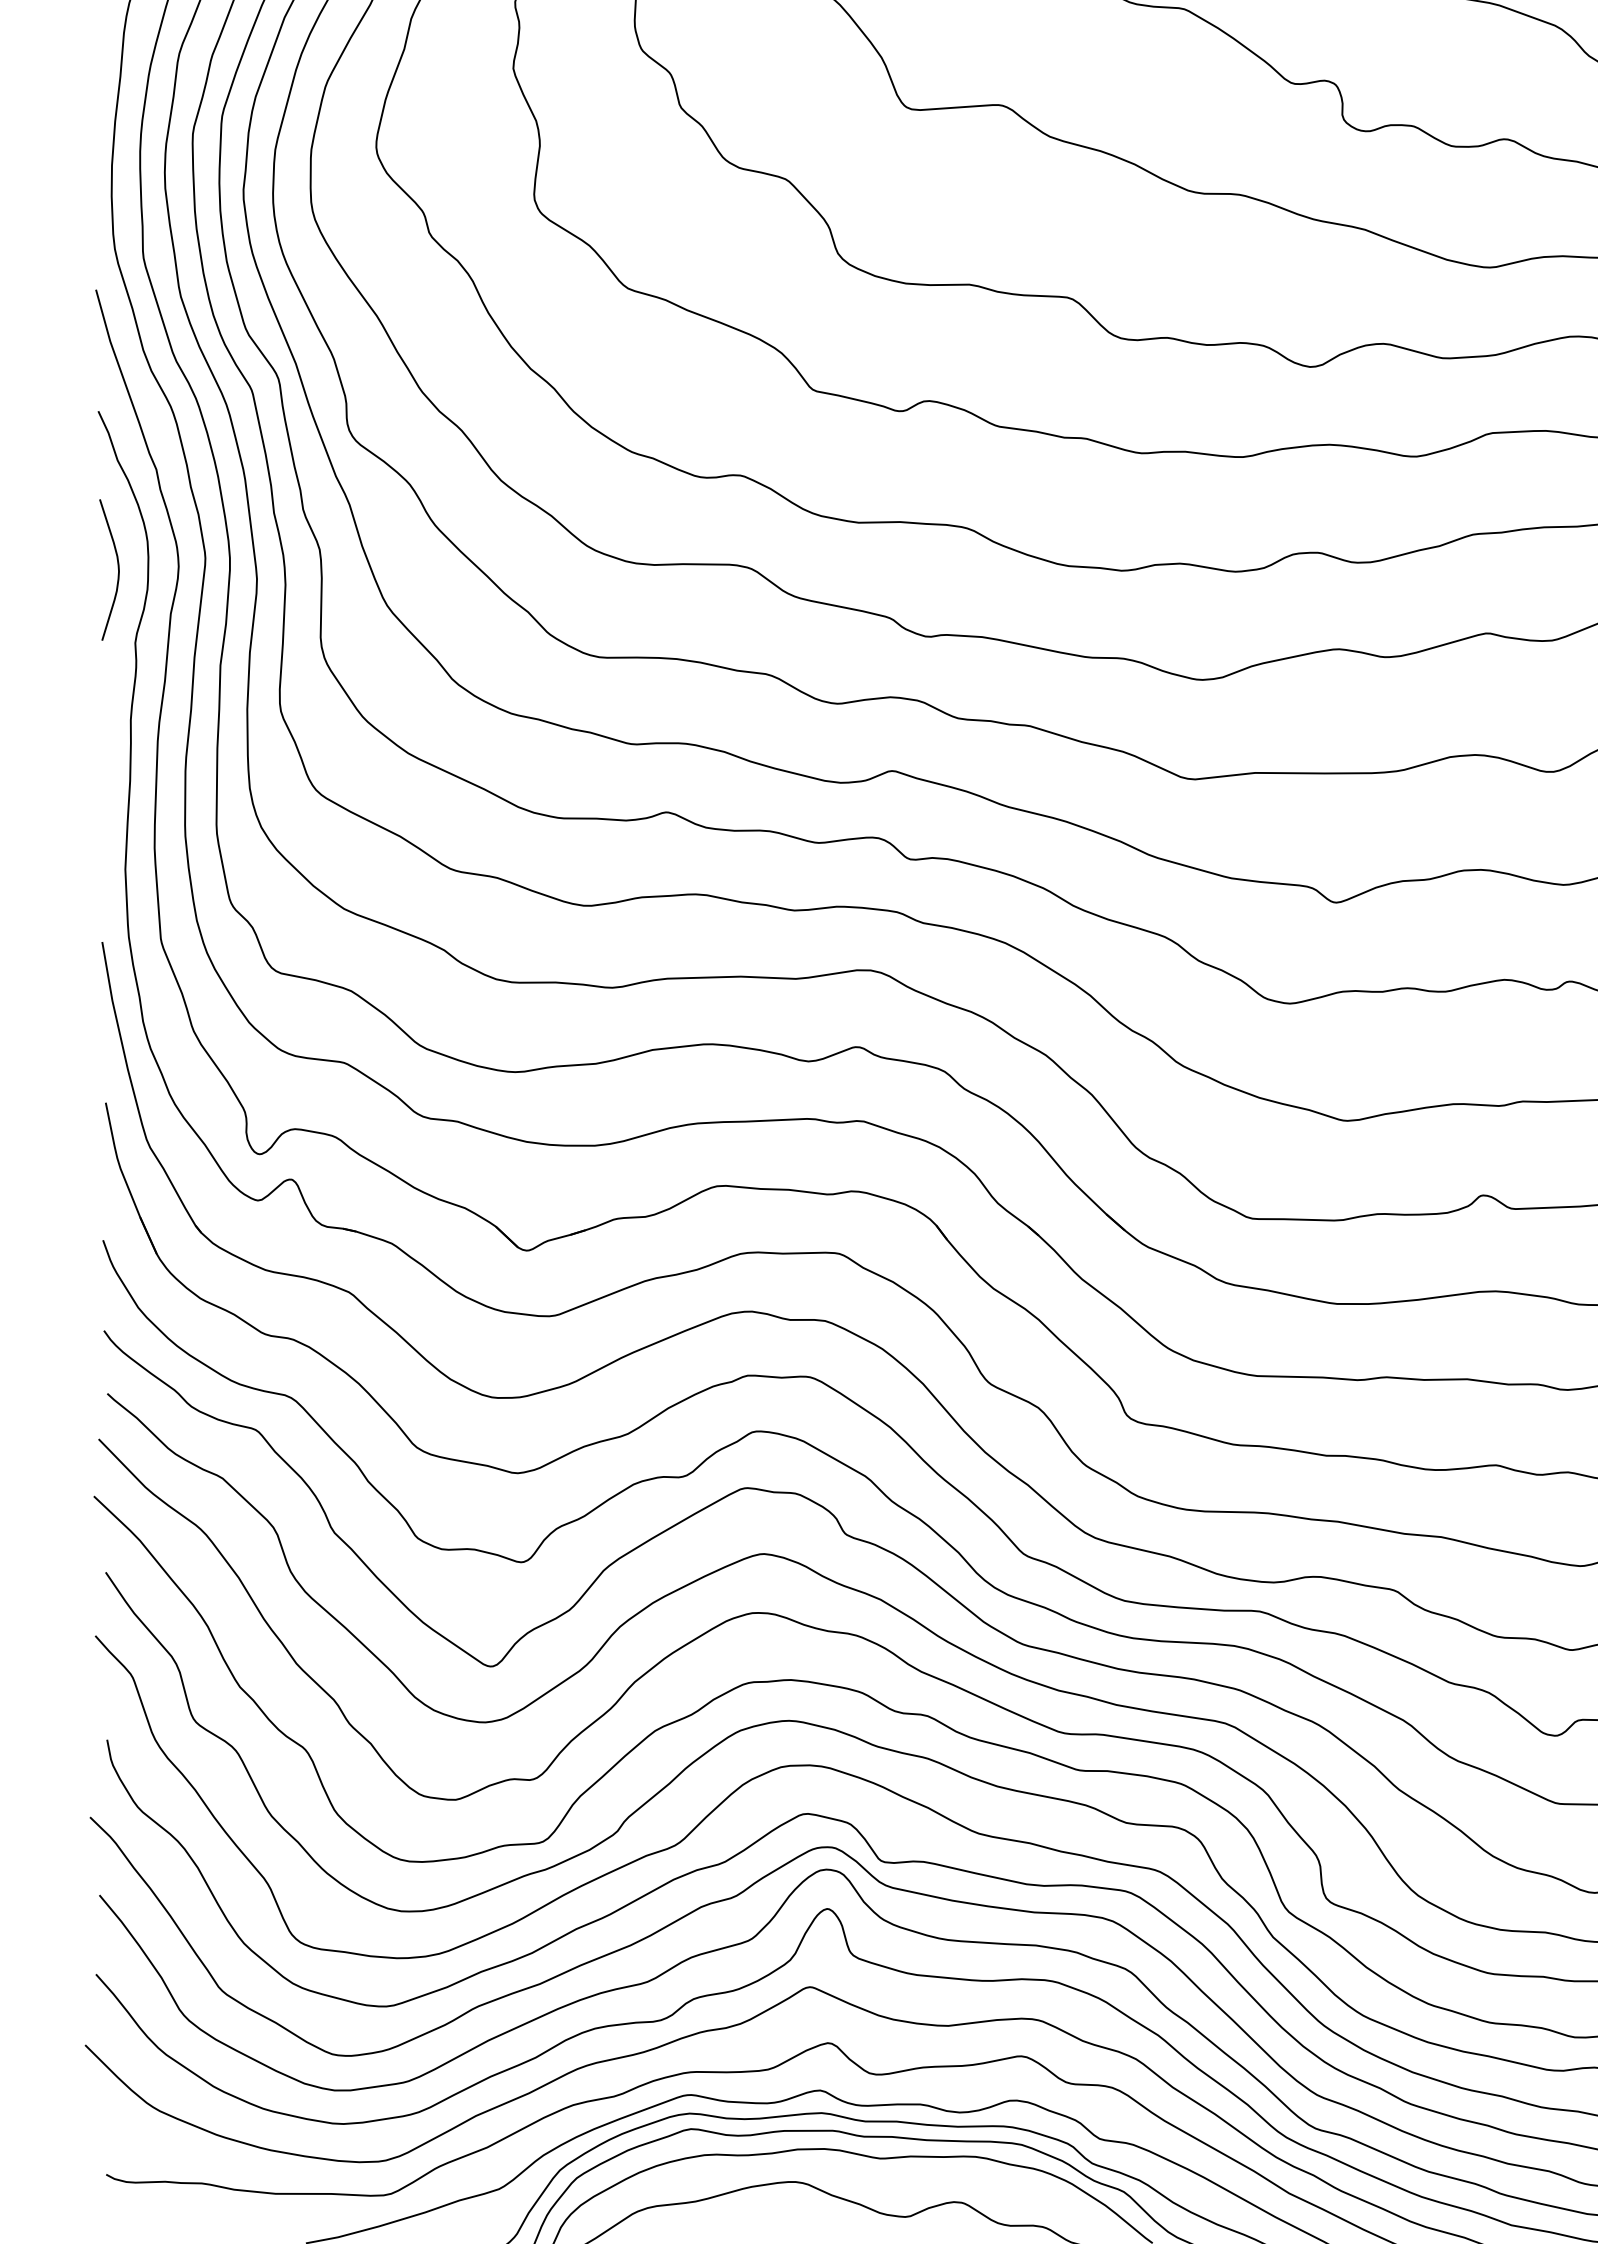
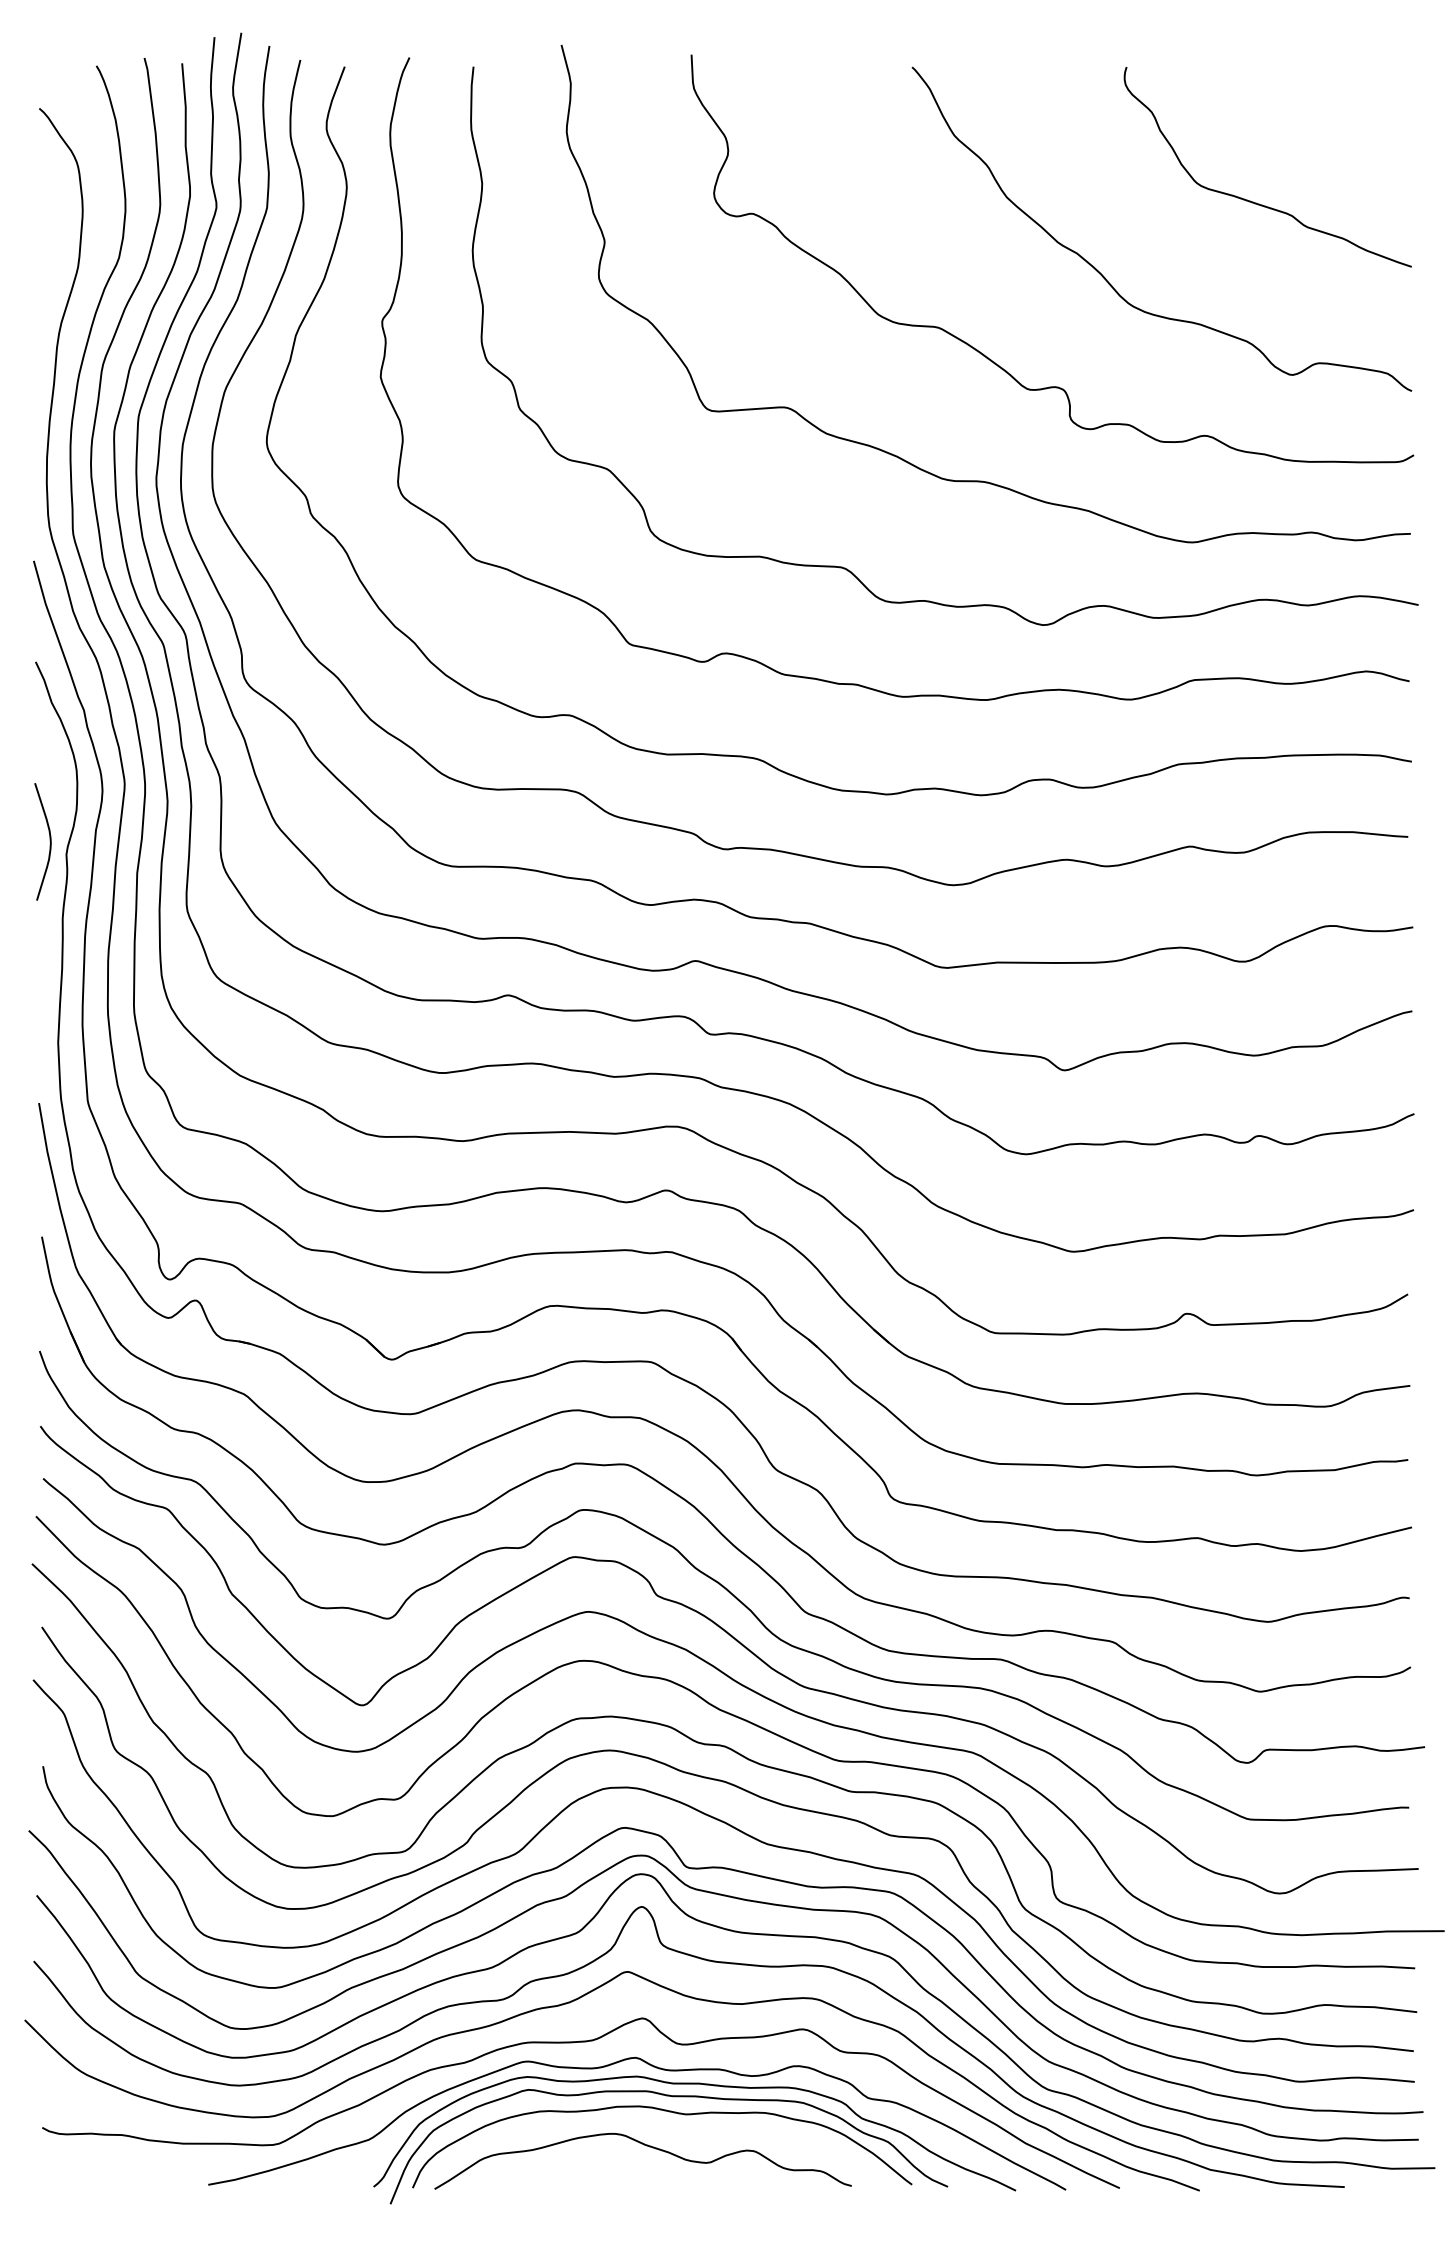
curve: (117, 569) -> (49, 841), moved

